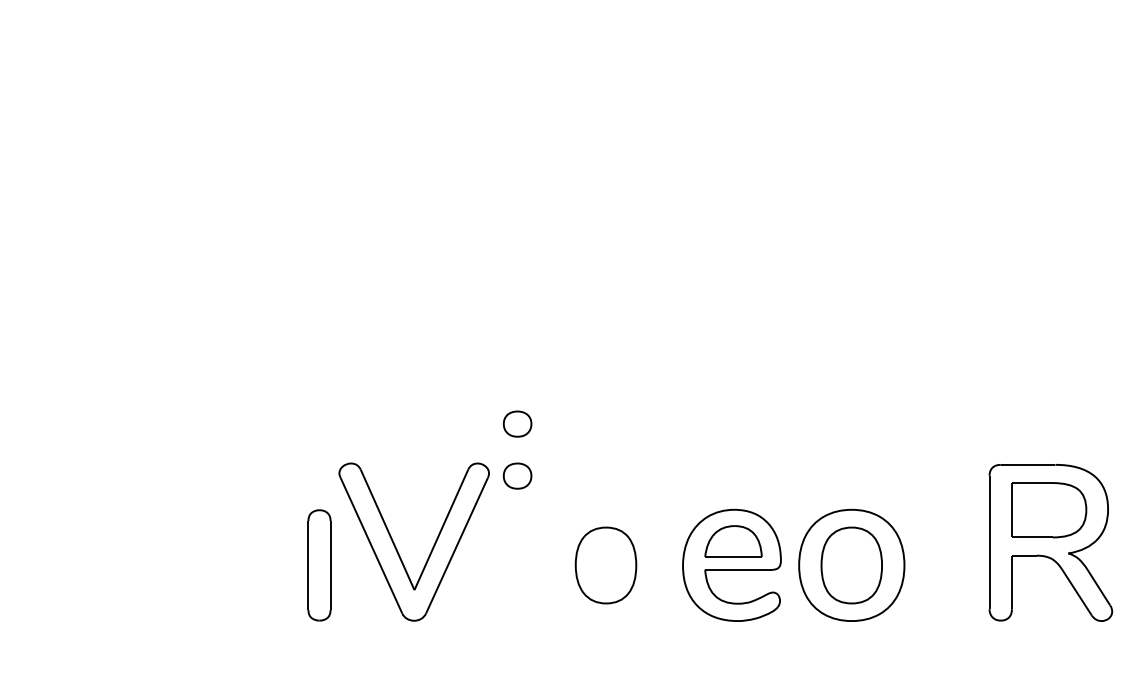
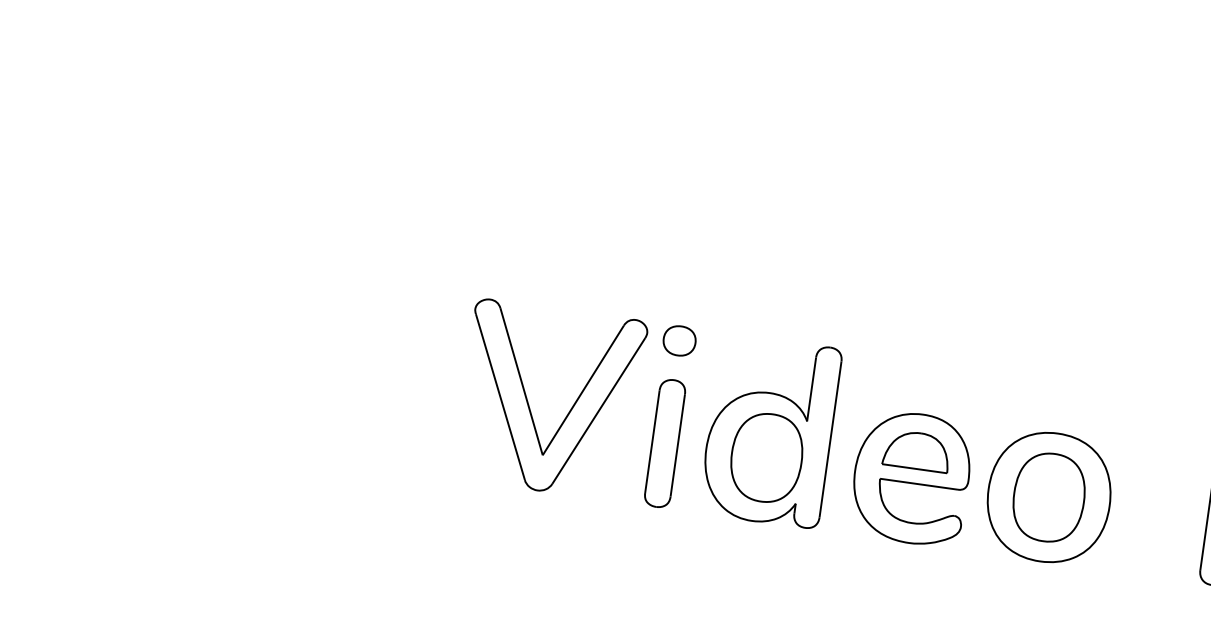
part: (517, 423) -> (687, 280), removed
part: (605, 541) -> (770, 430), added
part: (319, 565) -> (665, 443), moved

